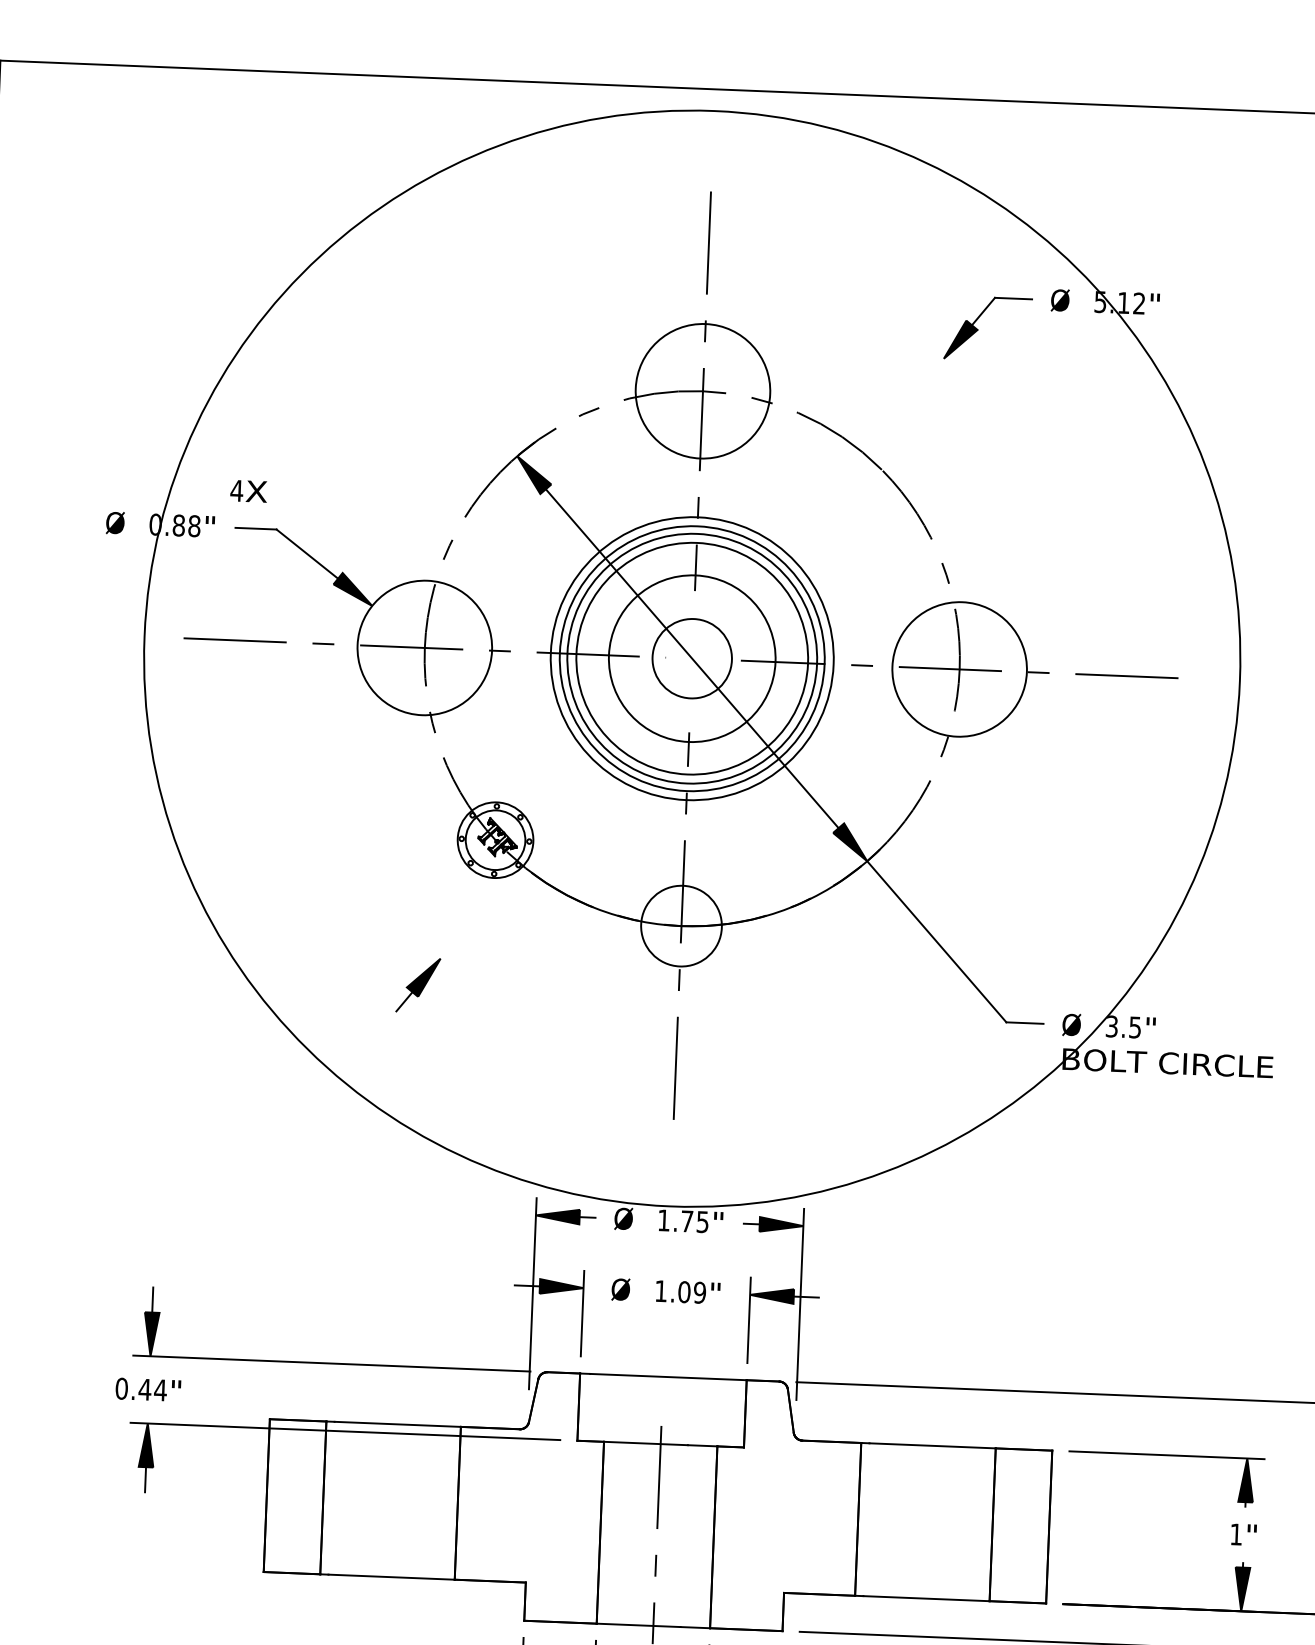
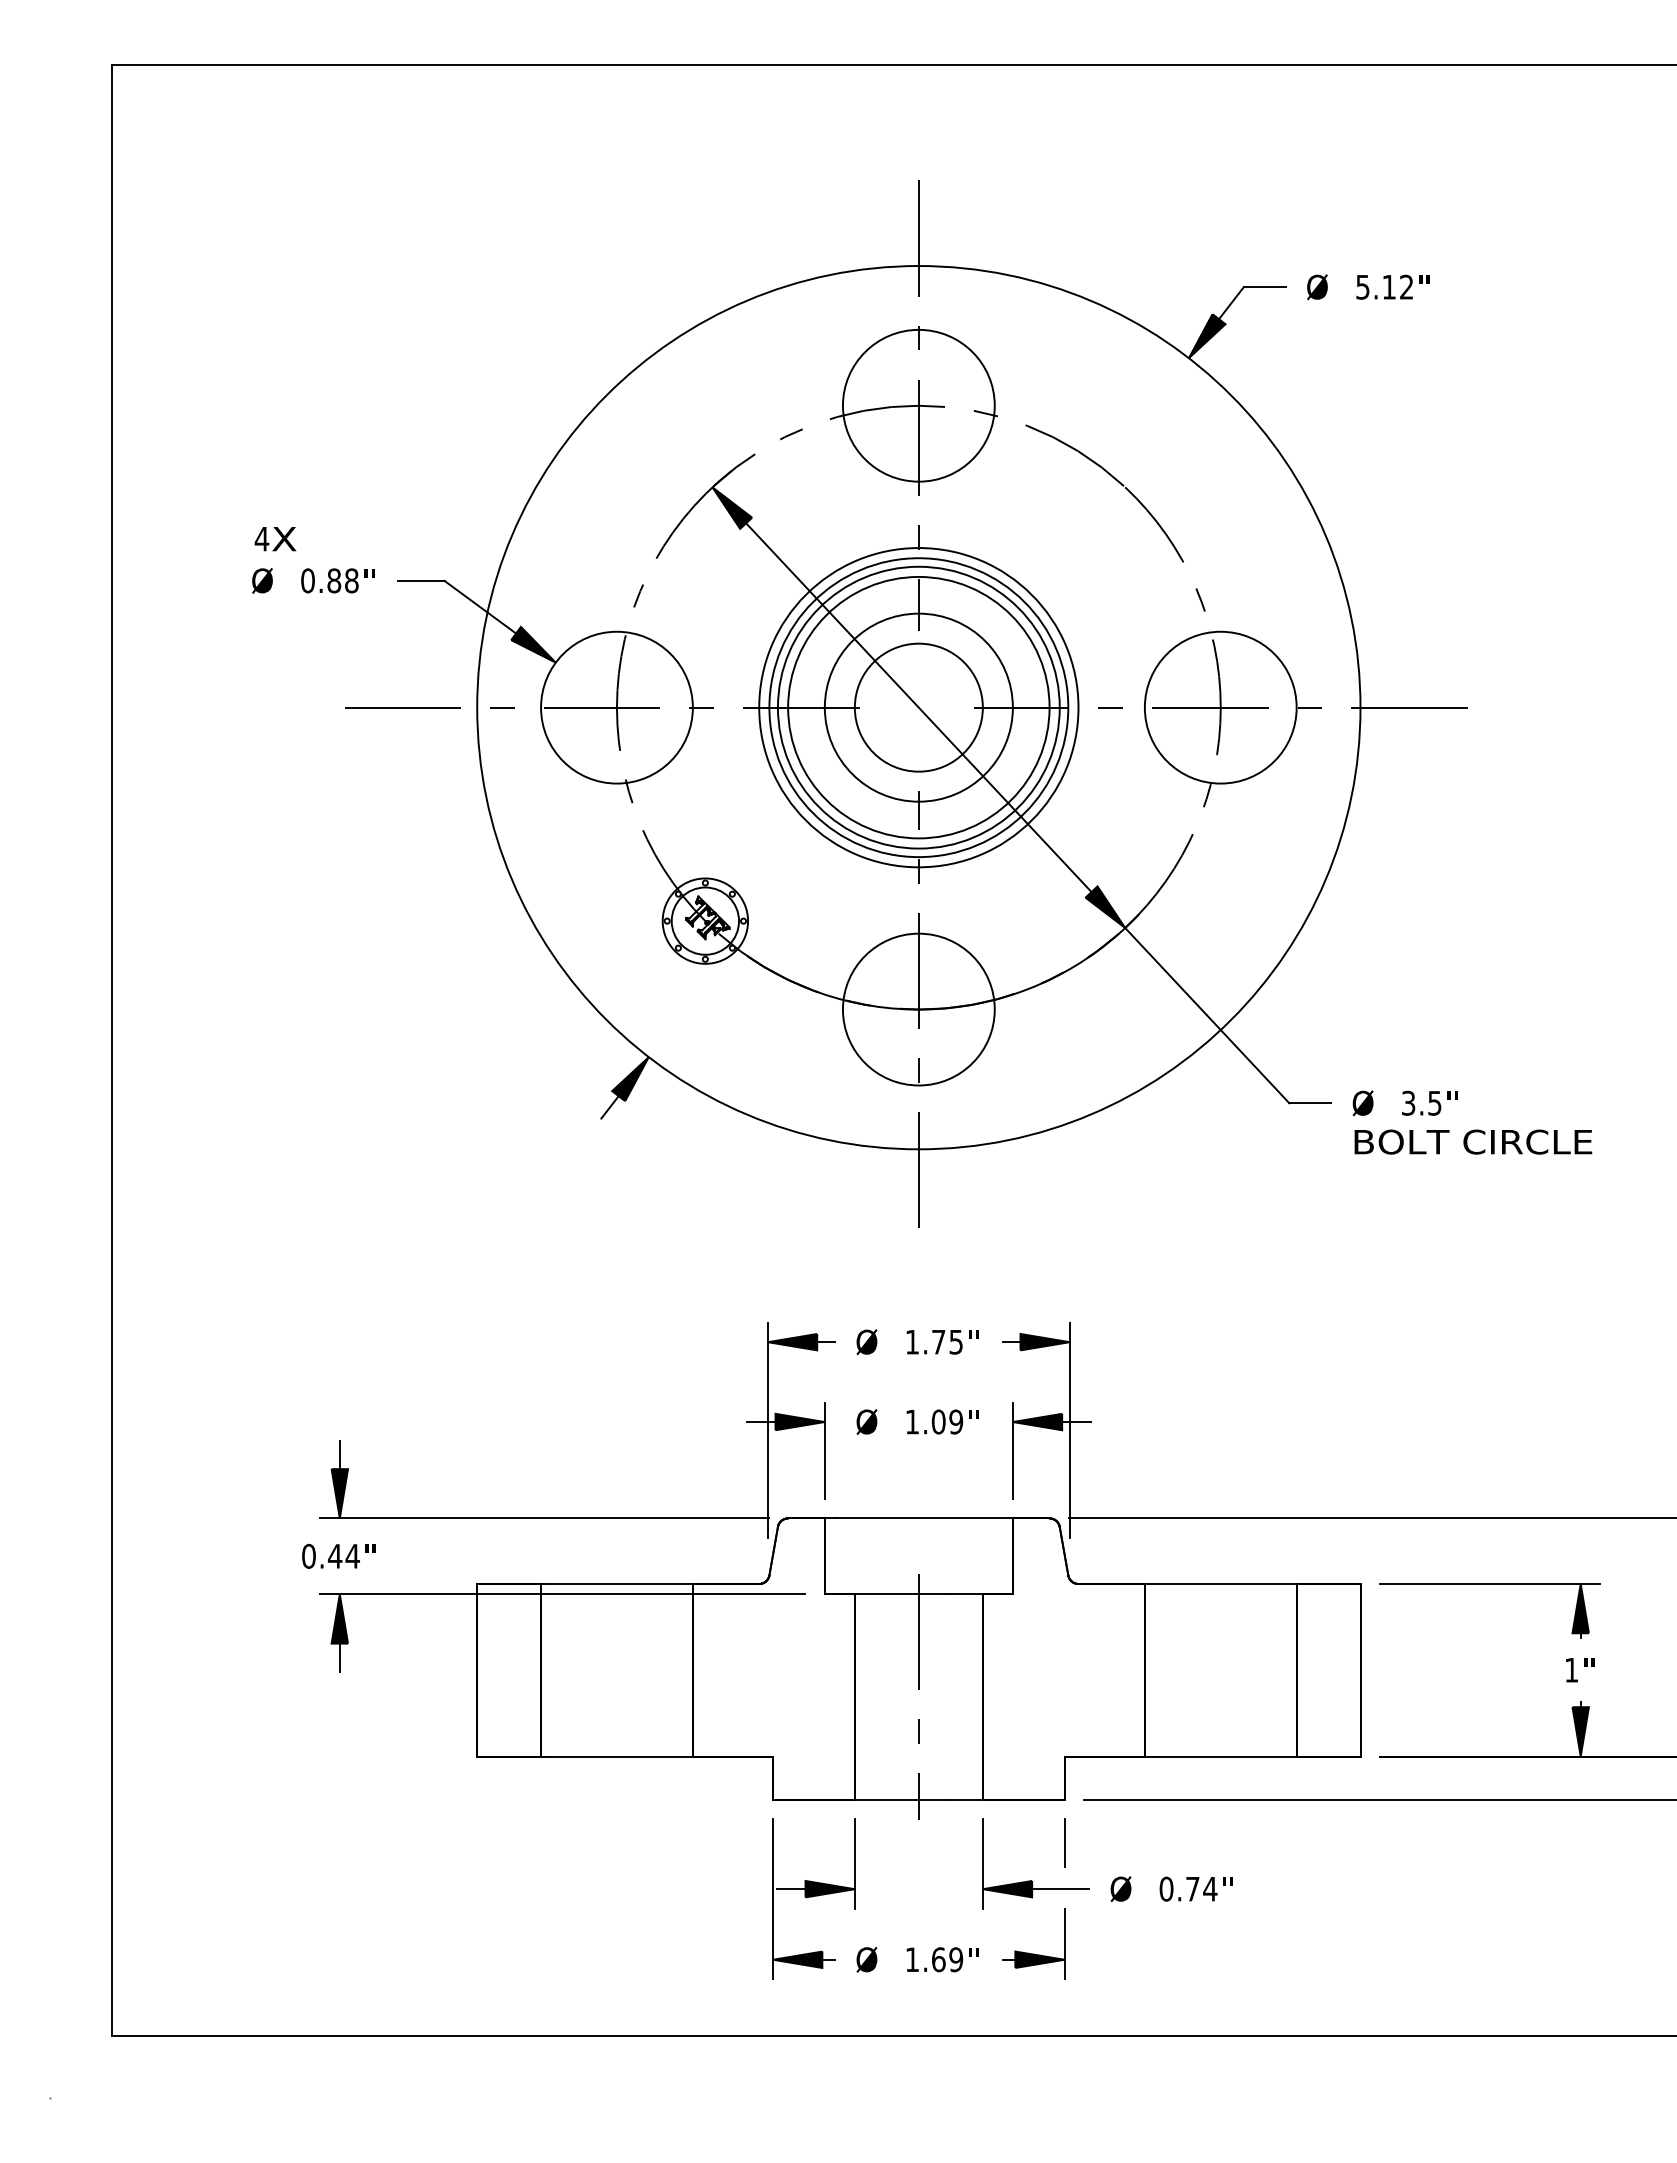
text: (248, 491) -> (275, 539), moved
circle: (691, 658) -> (918, 707), size x0.71
circle: (691, 658) -> (918, 707), size x1.43
circle: (681, 926) -> (918, 1009), size x1.67

